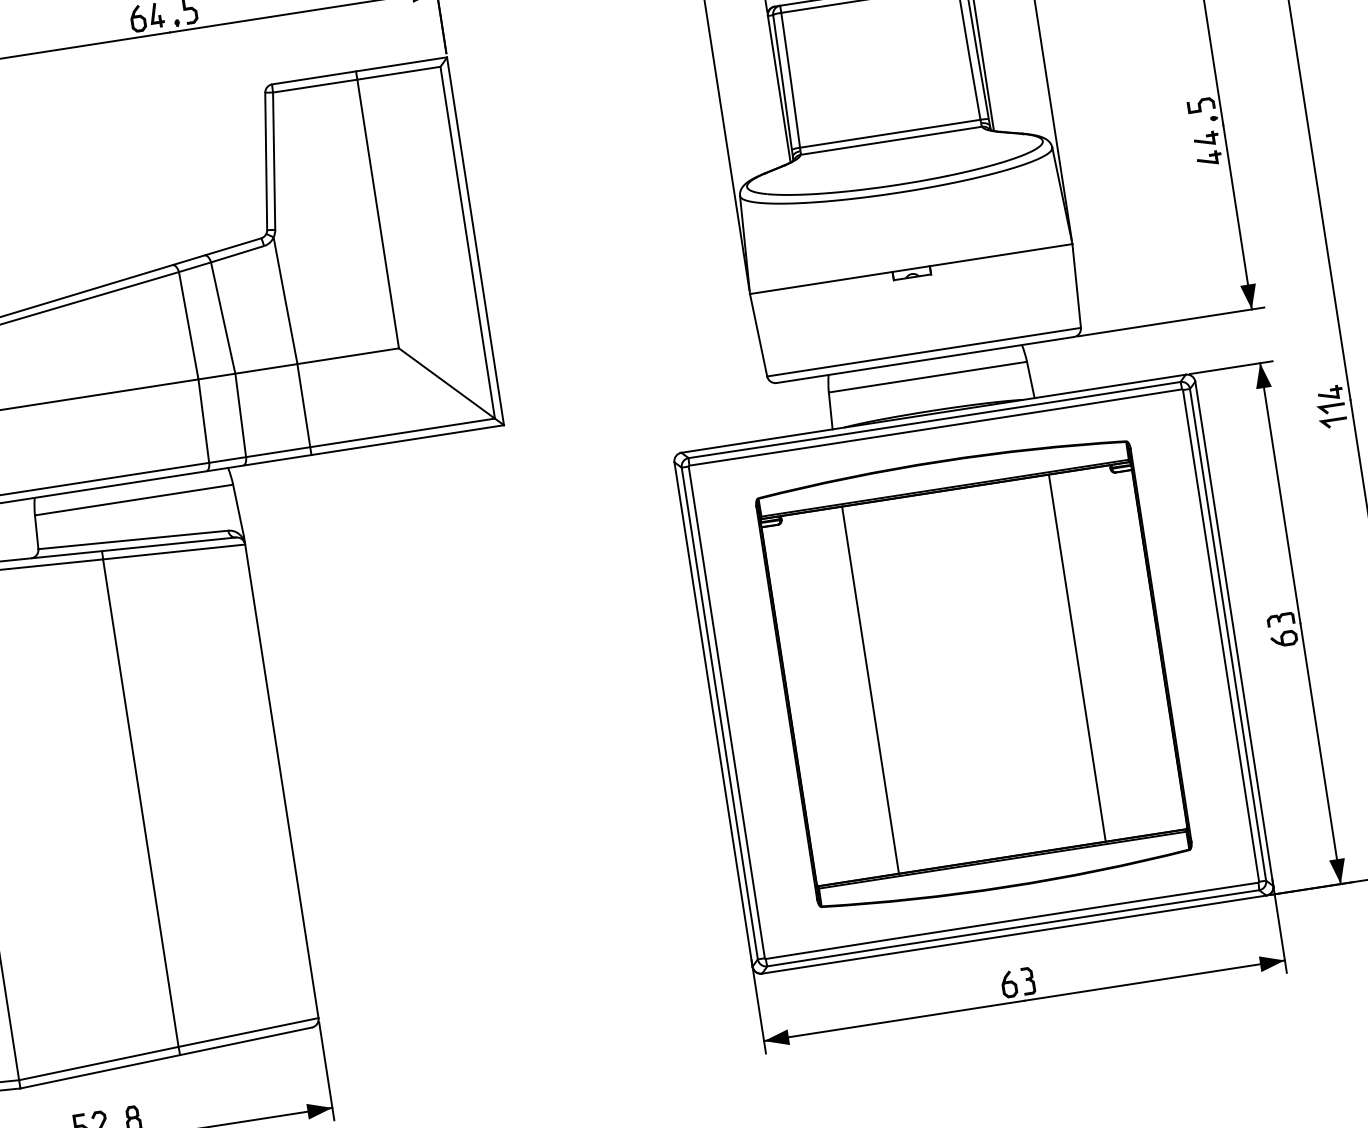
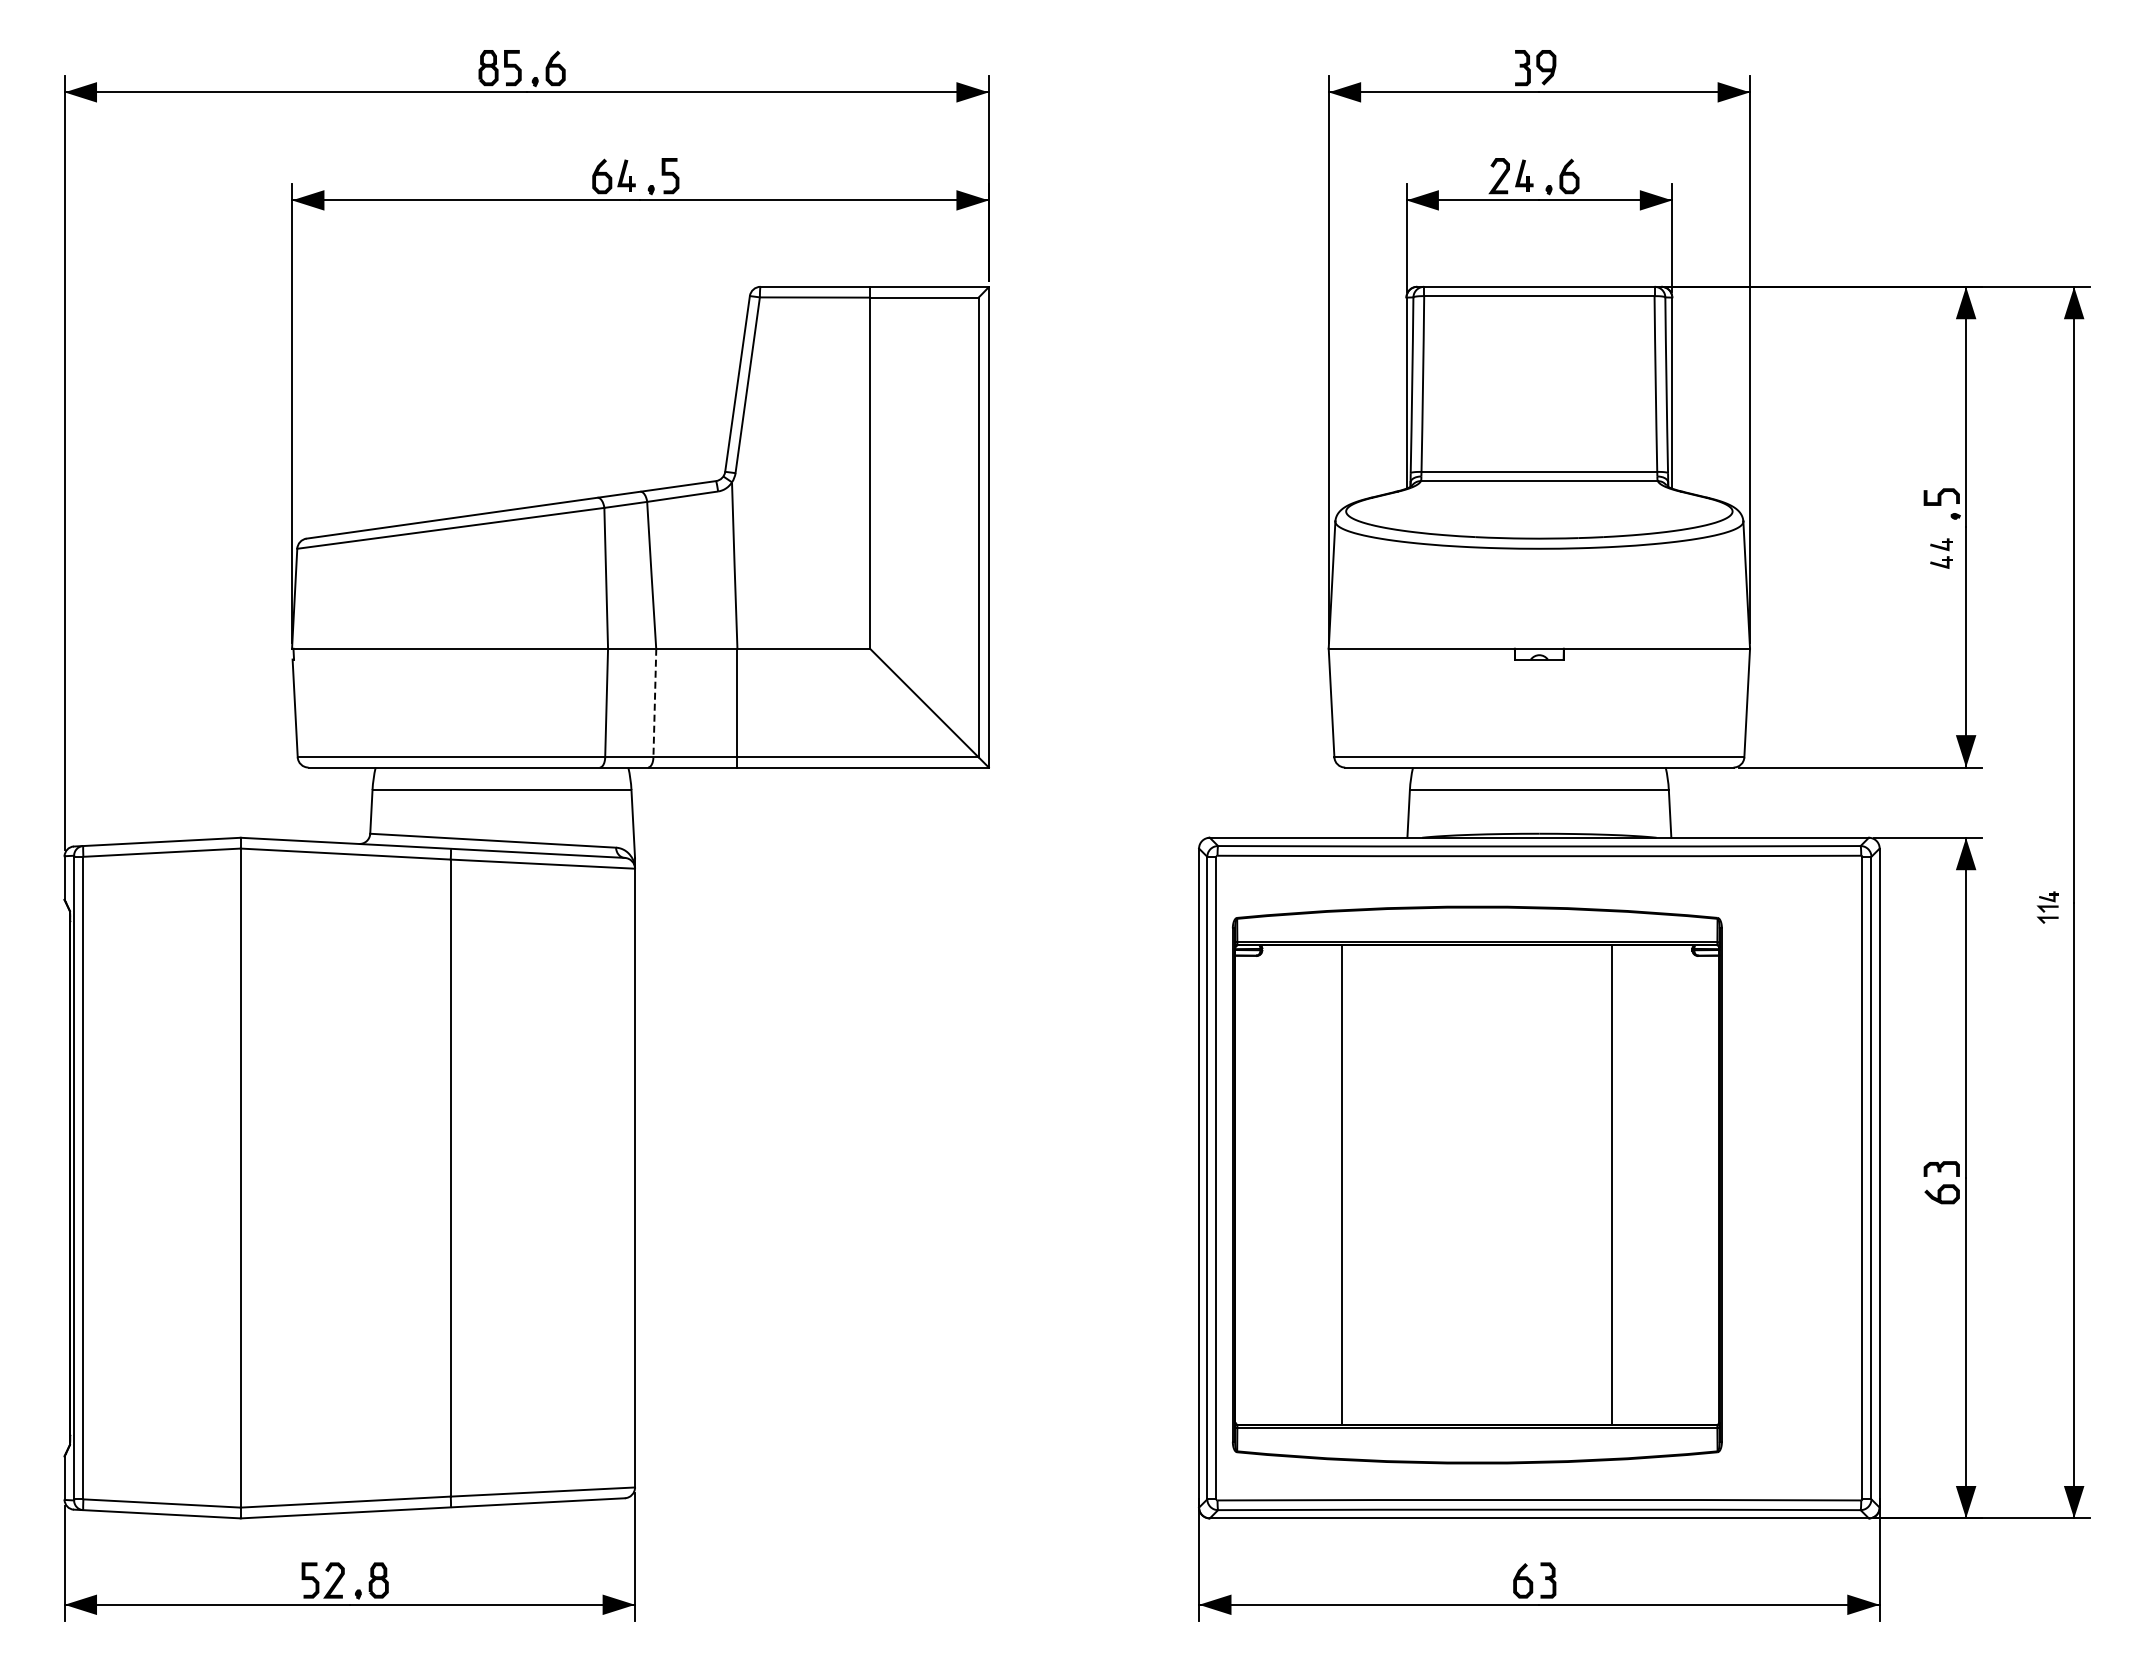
part: (1207, 148) -> (1941, 553), size x0.7
part: (1330, 406) -> (2047, 907), size x0.6
line: (240, 415) -> (654, 703), solid -> dashed
part: (973, 673) -> (1477, 1184), moved

